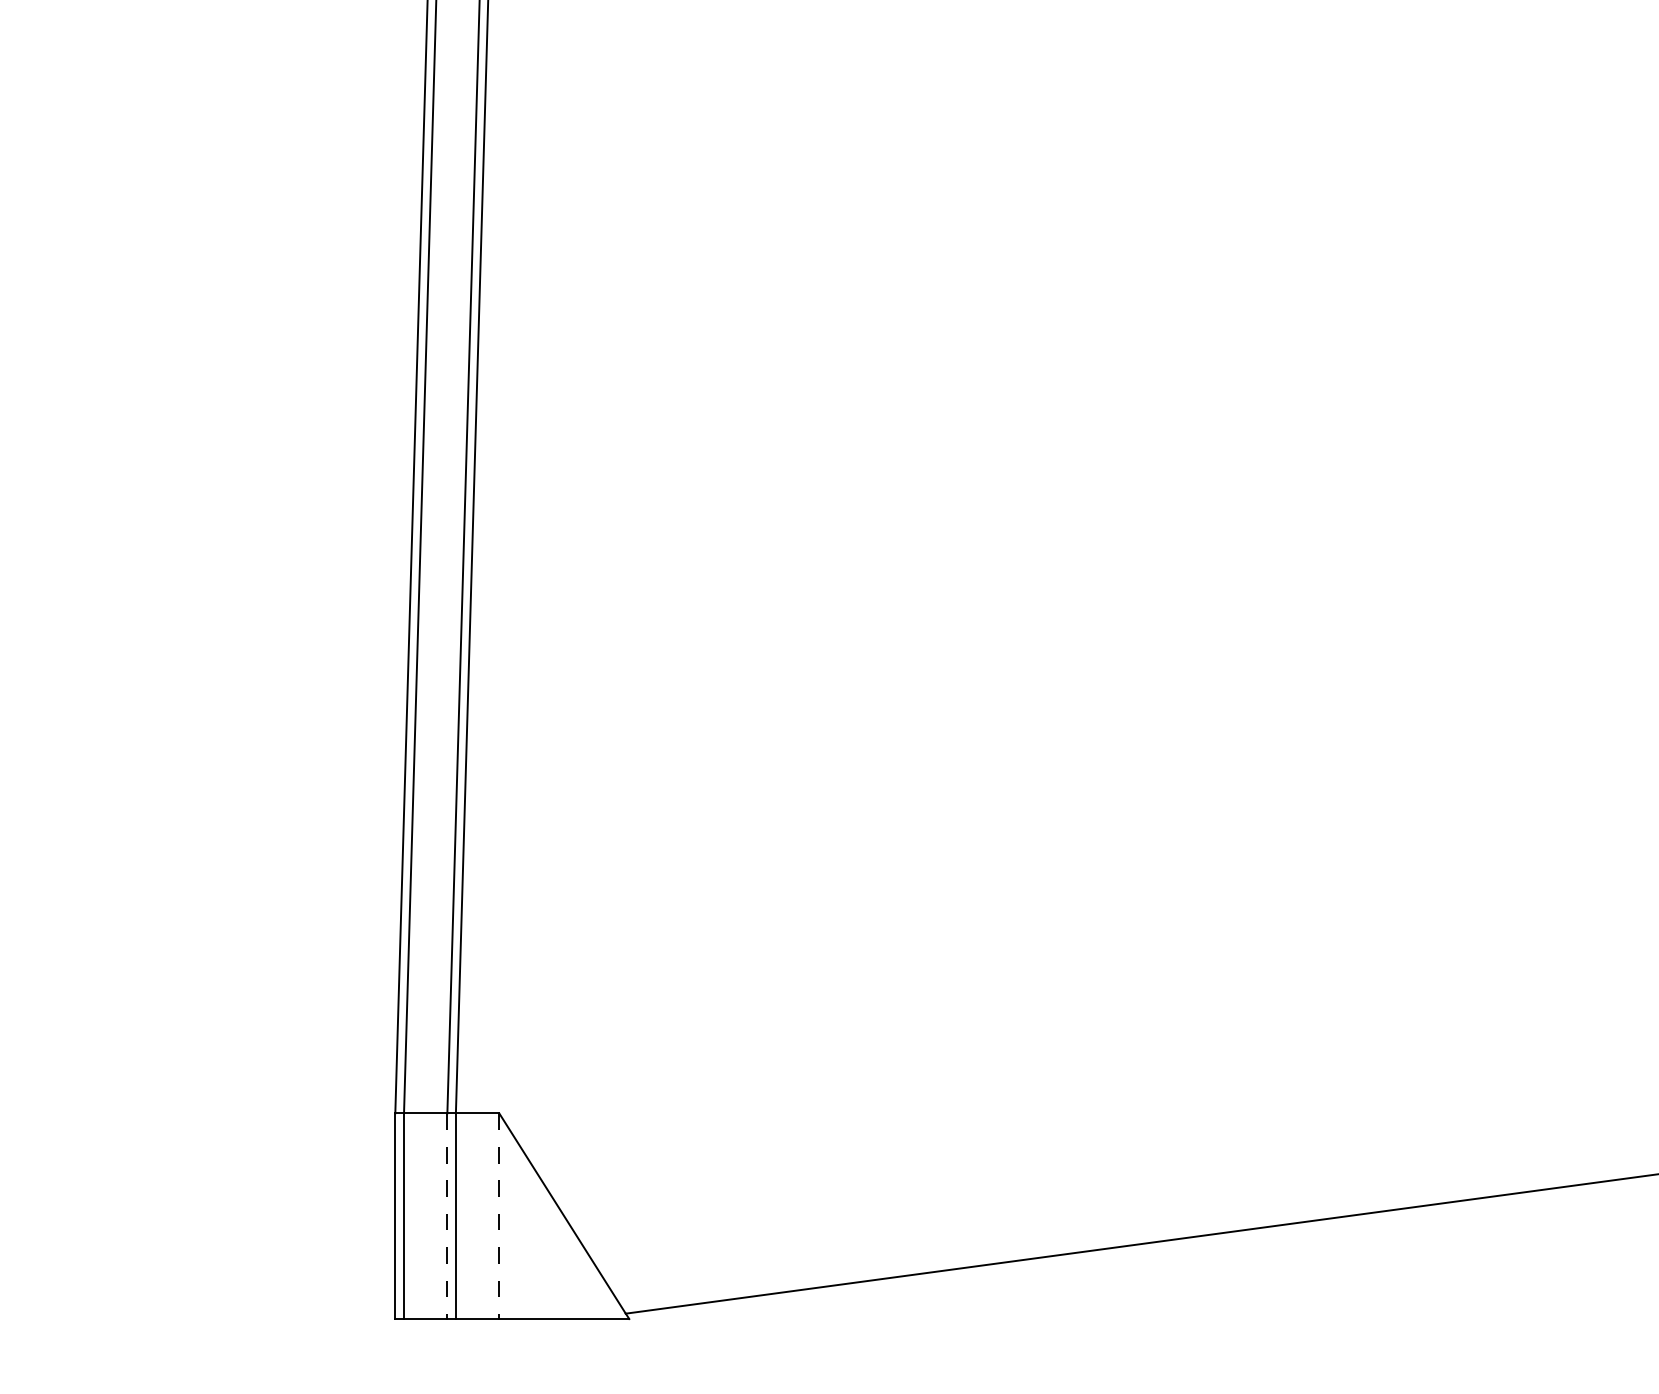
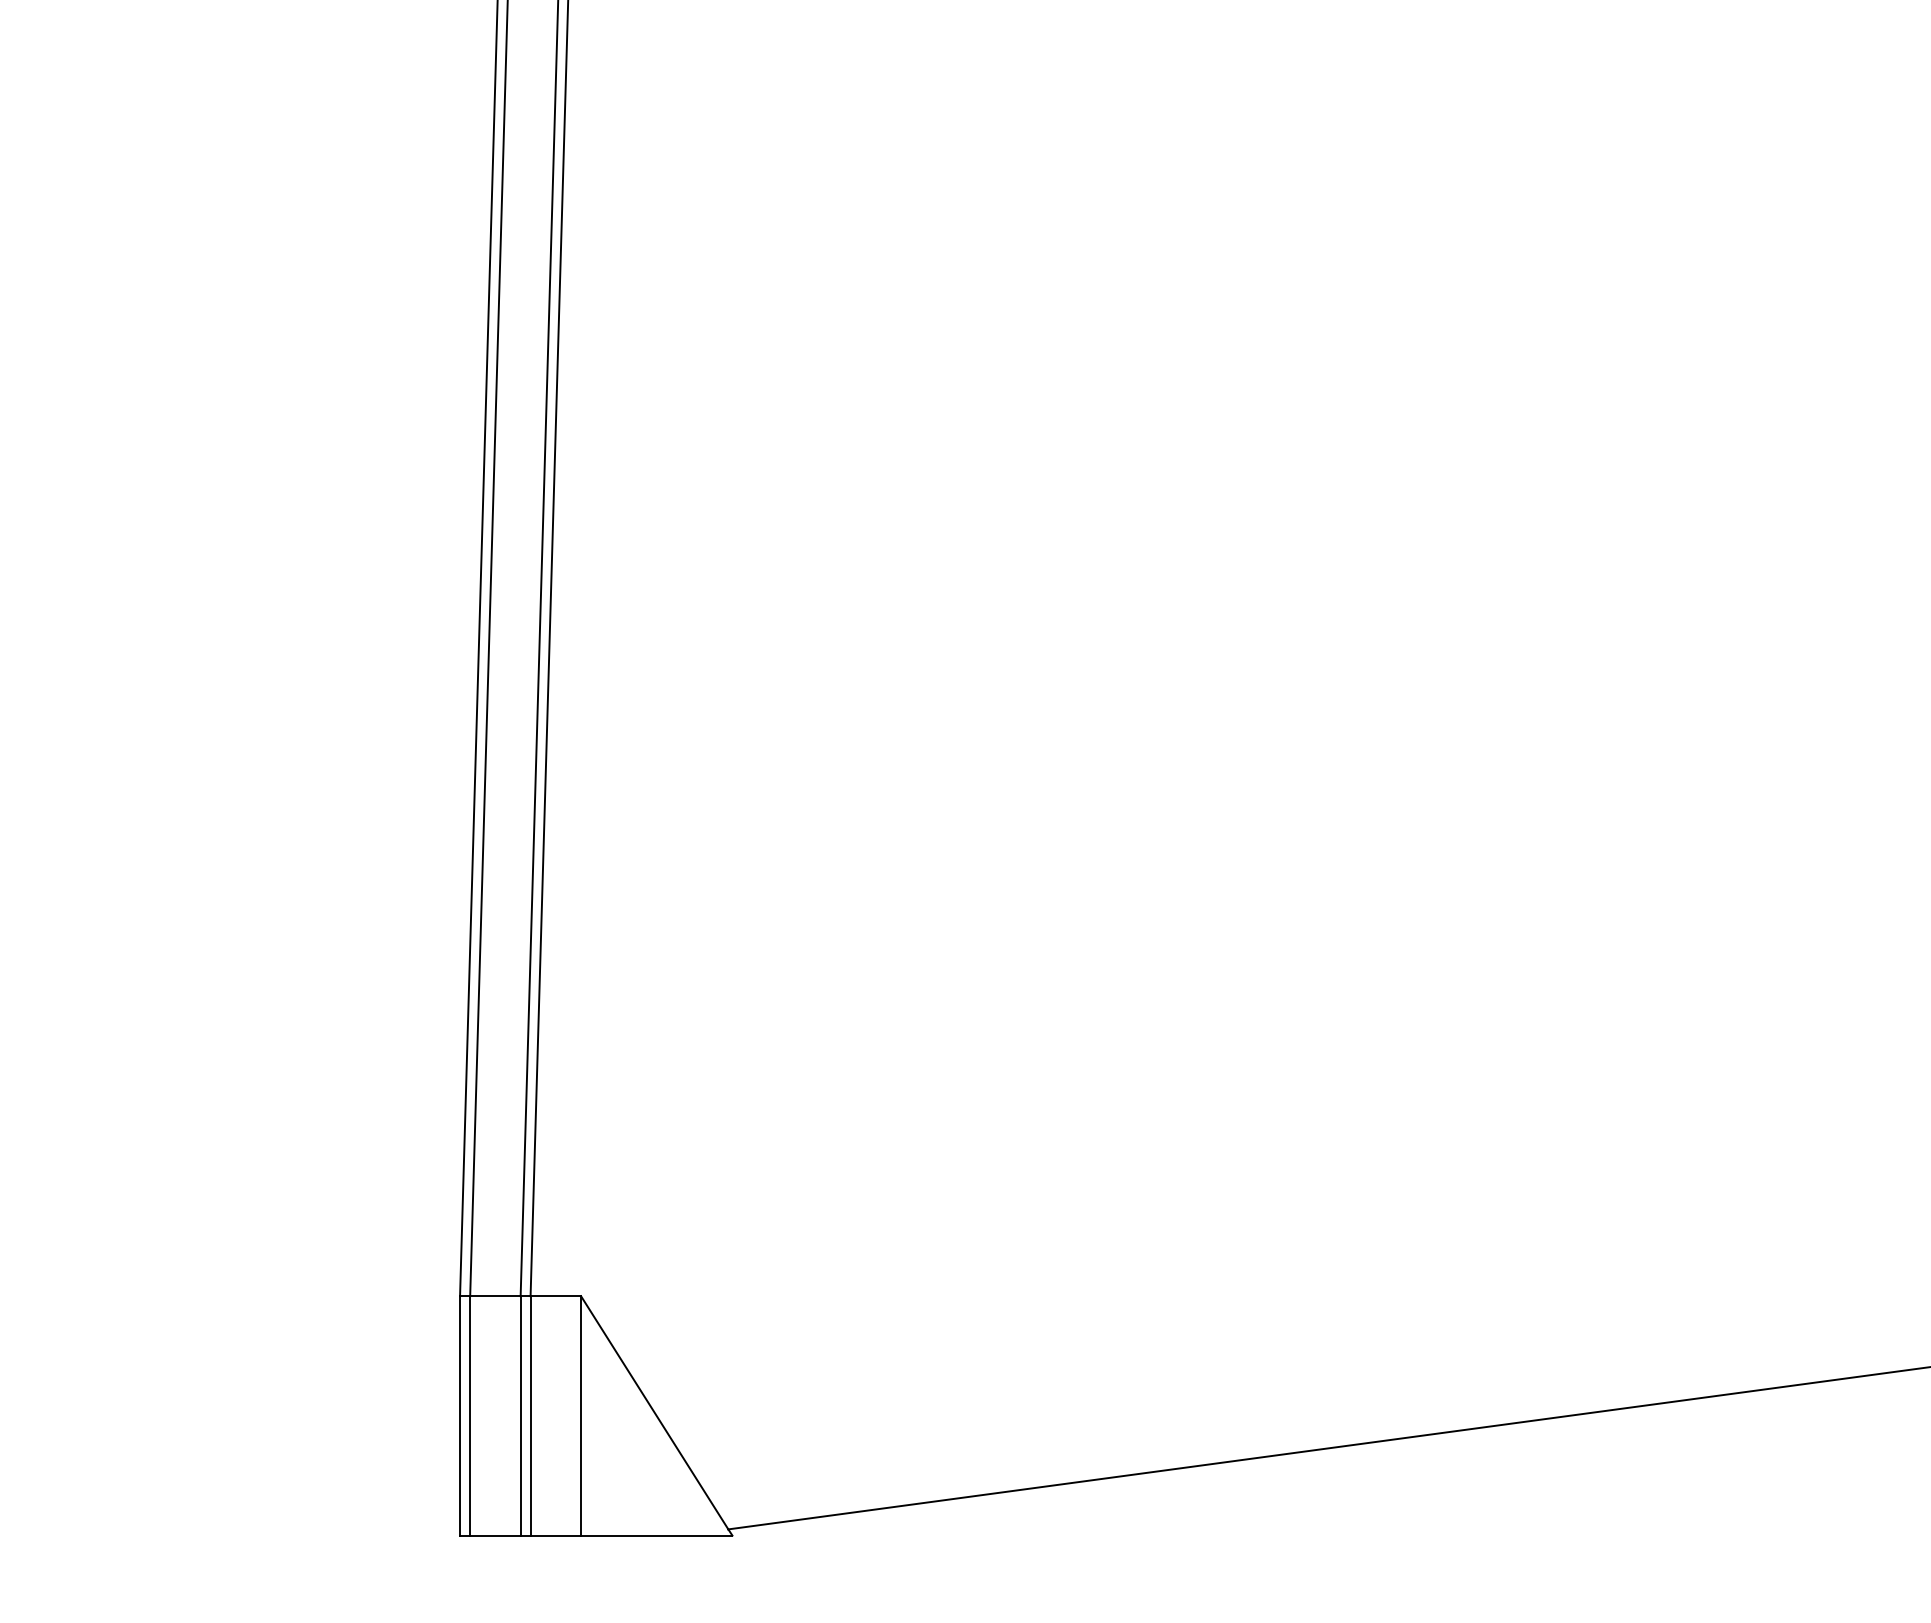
line: (447, 1215) -> (520, 1415), dashed -> solid
line: (499, 1215) -> (581, 1415), dashed -> solid

